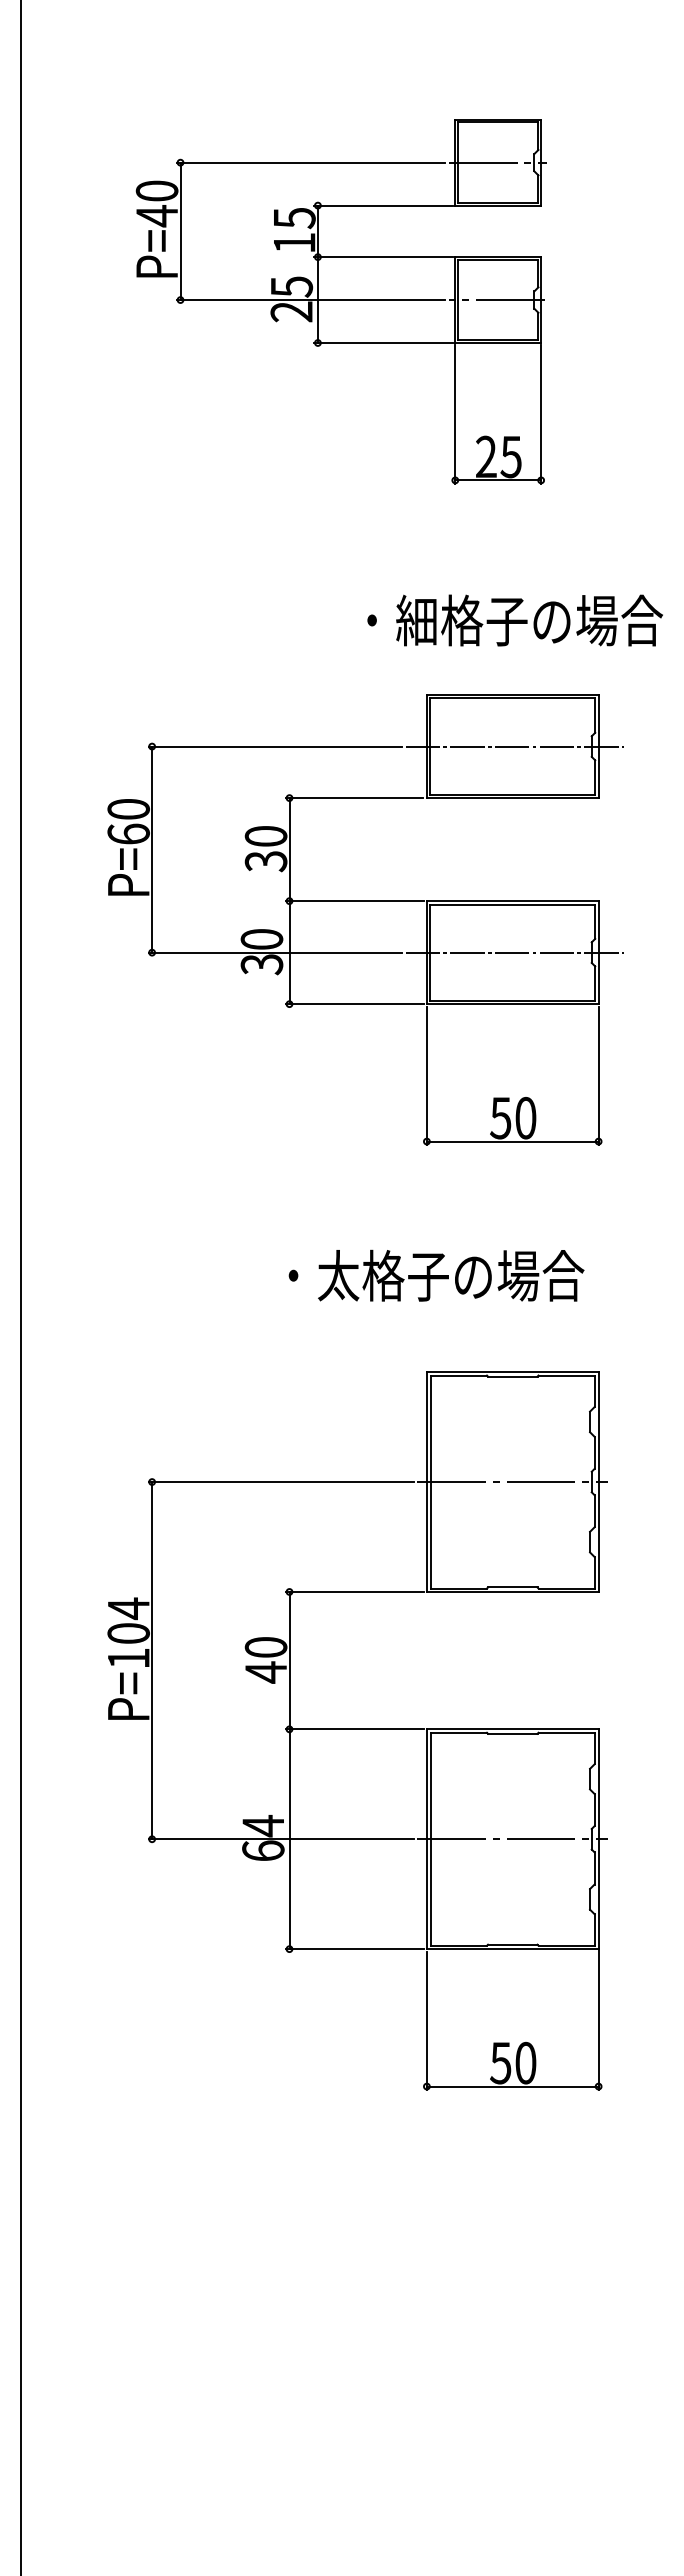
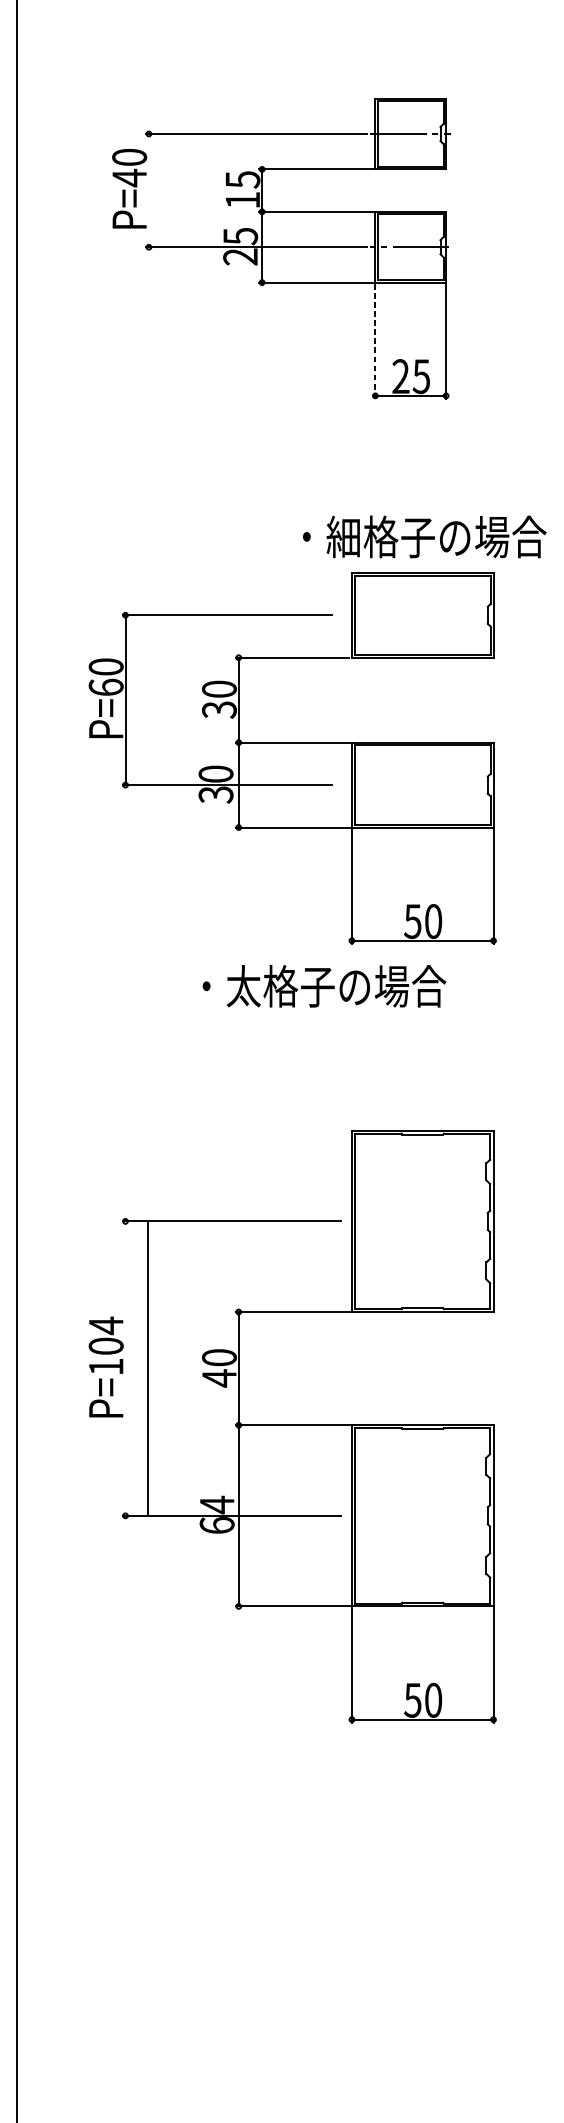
line: (180, 231) -> (148, 190), removed
line: (455, 414) -> (375, 341), solid -> dashed
text: (514, 620) -> (424, 536), moved
line: (514, 746) -> (424, 615), removed
line: (514, 952) -> (424, 784), removed
text: (436, 1275) -> (324, 986), moved
line: (512, 1482) -> (422, 1221), removed
line: (152, 1660) -> (148, 1368), moved
line: (512, 1839) -> (422, 1516), removed

